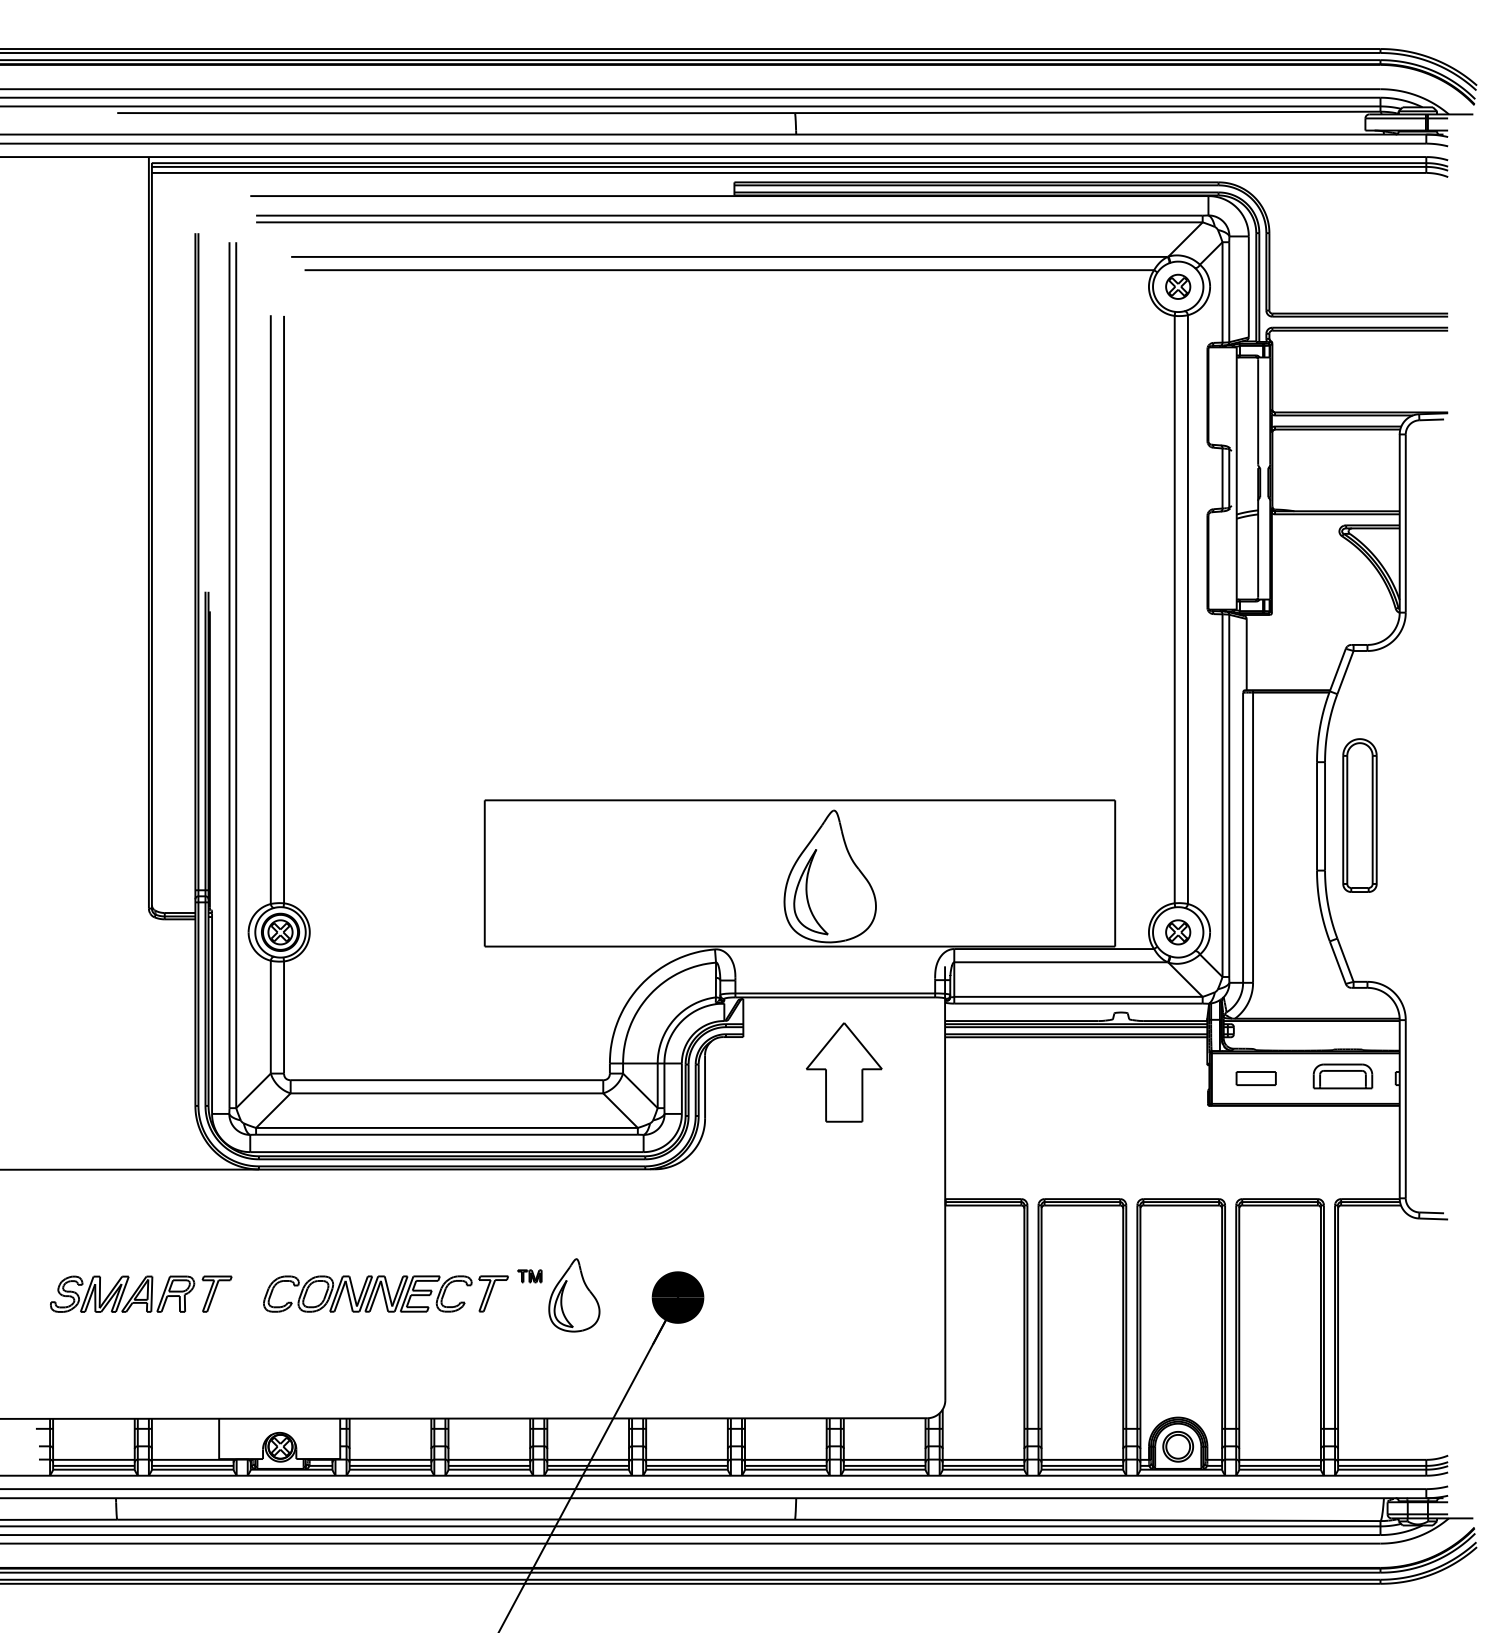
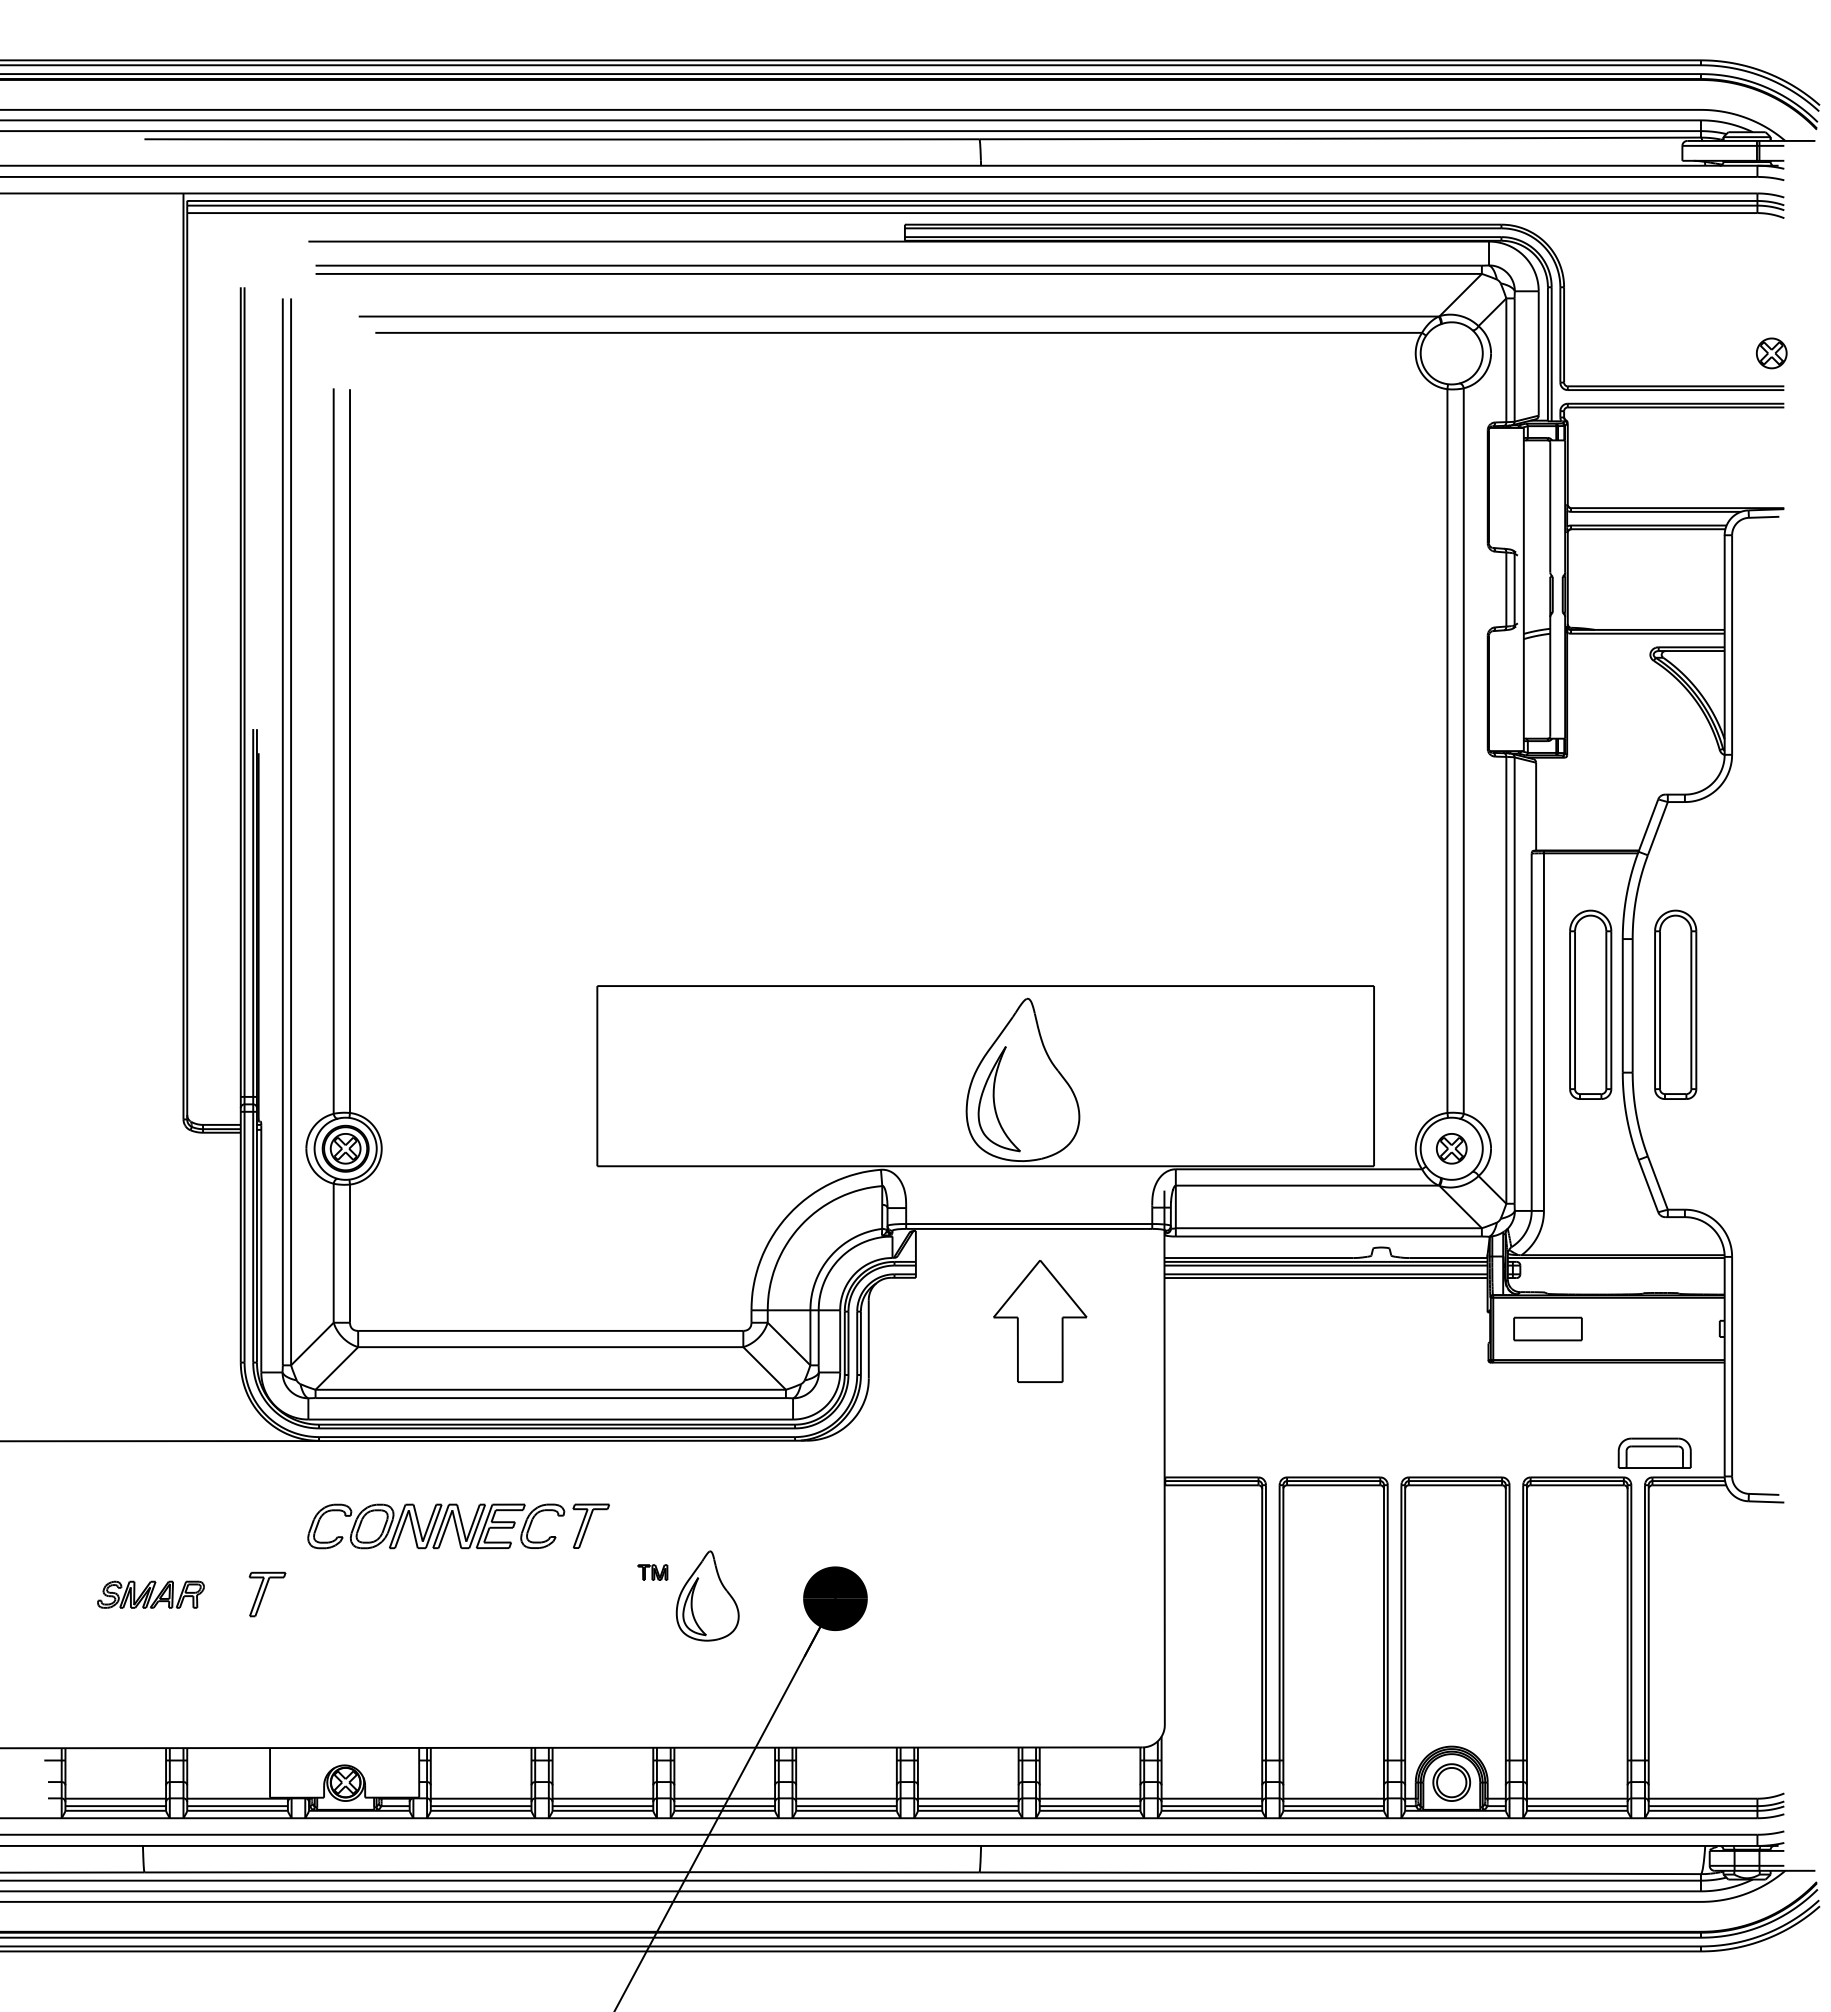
part: (1178, 286) -> (1771, 353), moved
part: (1290, 815) -> (1590, 1004), added
part: (1342, 1075) -> (1654, 1452), moved
part: (1255, 1078) -> (1547, 1328), size x1.4
part: (122, 1294) -> (150, 1594), size x0.6
part: (385, 1294) -> (458, 1526), moved

